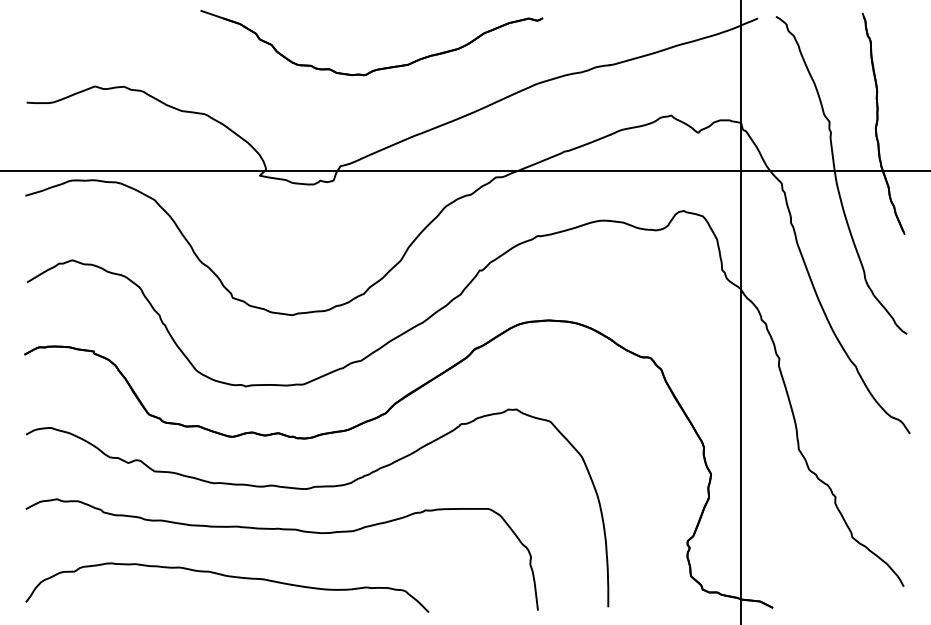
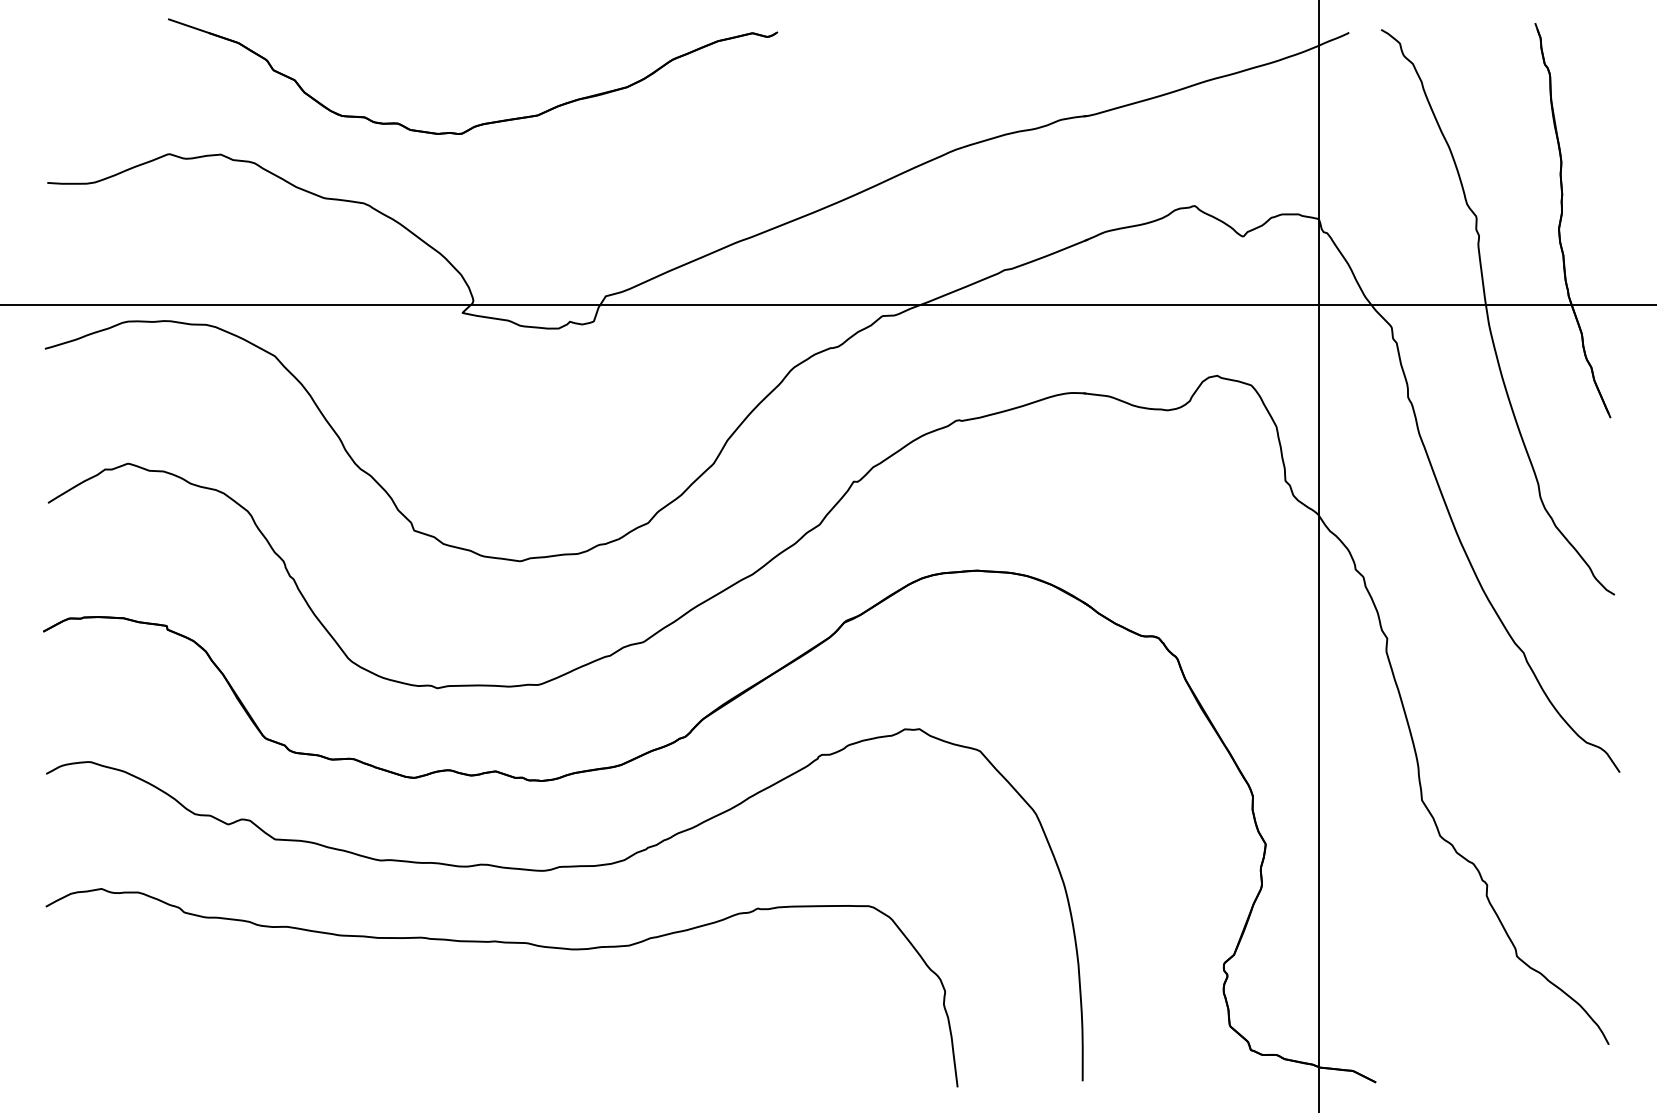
part: (377, 68) -> (483, 122), moved
curve: (228, 577) -> (406, 1028), removed

